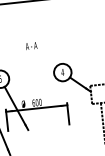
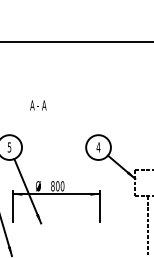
text: (31, 46) -> (38, 105), moved
text: (33, 103) -> (52, 186), 600 -> 800

